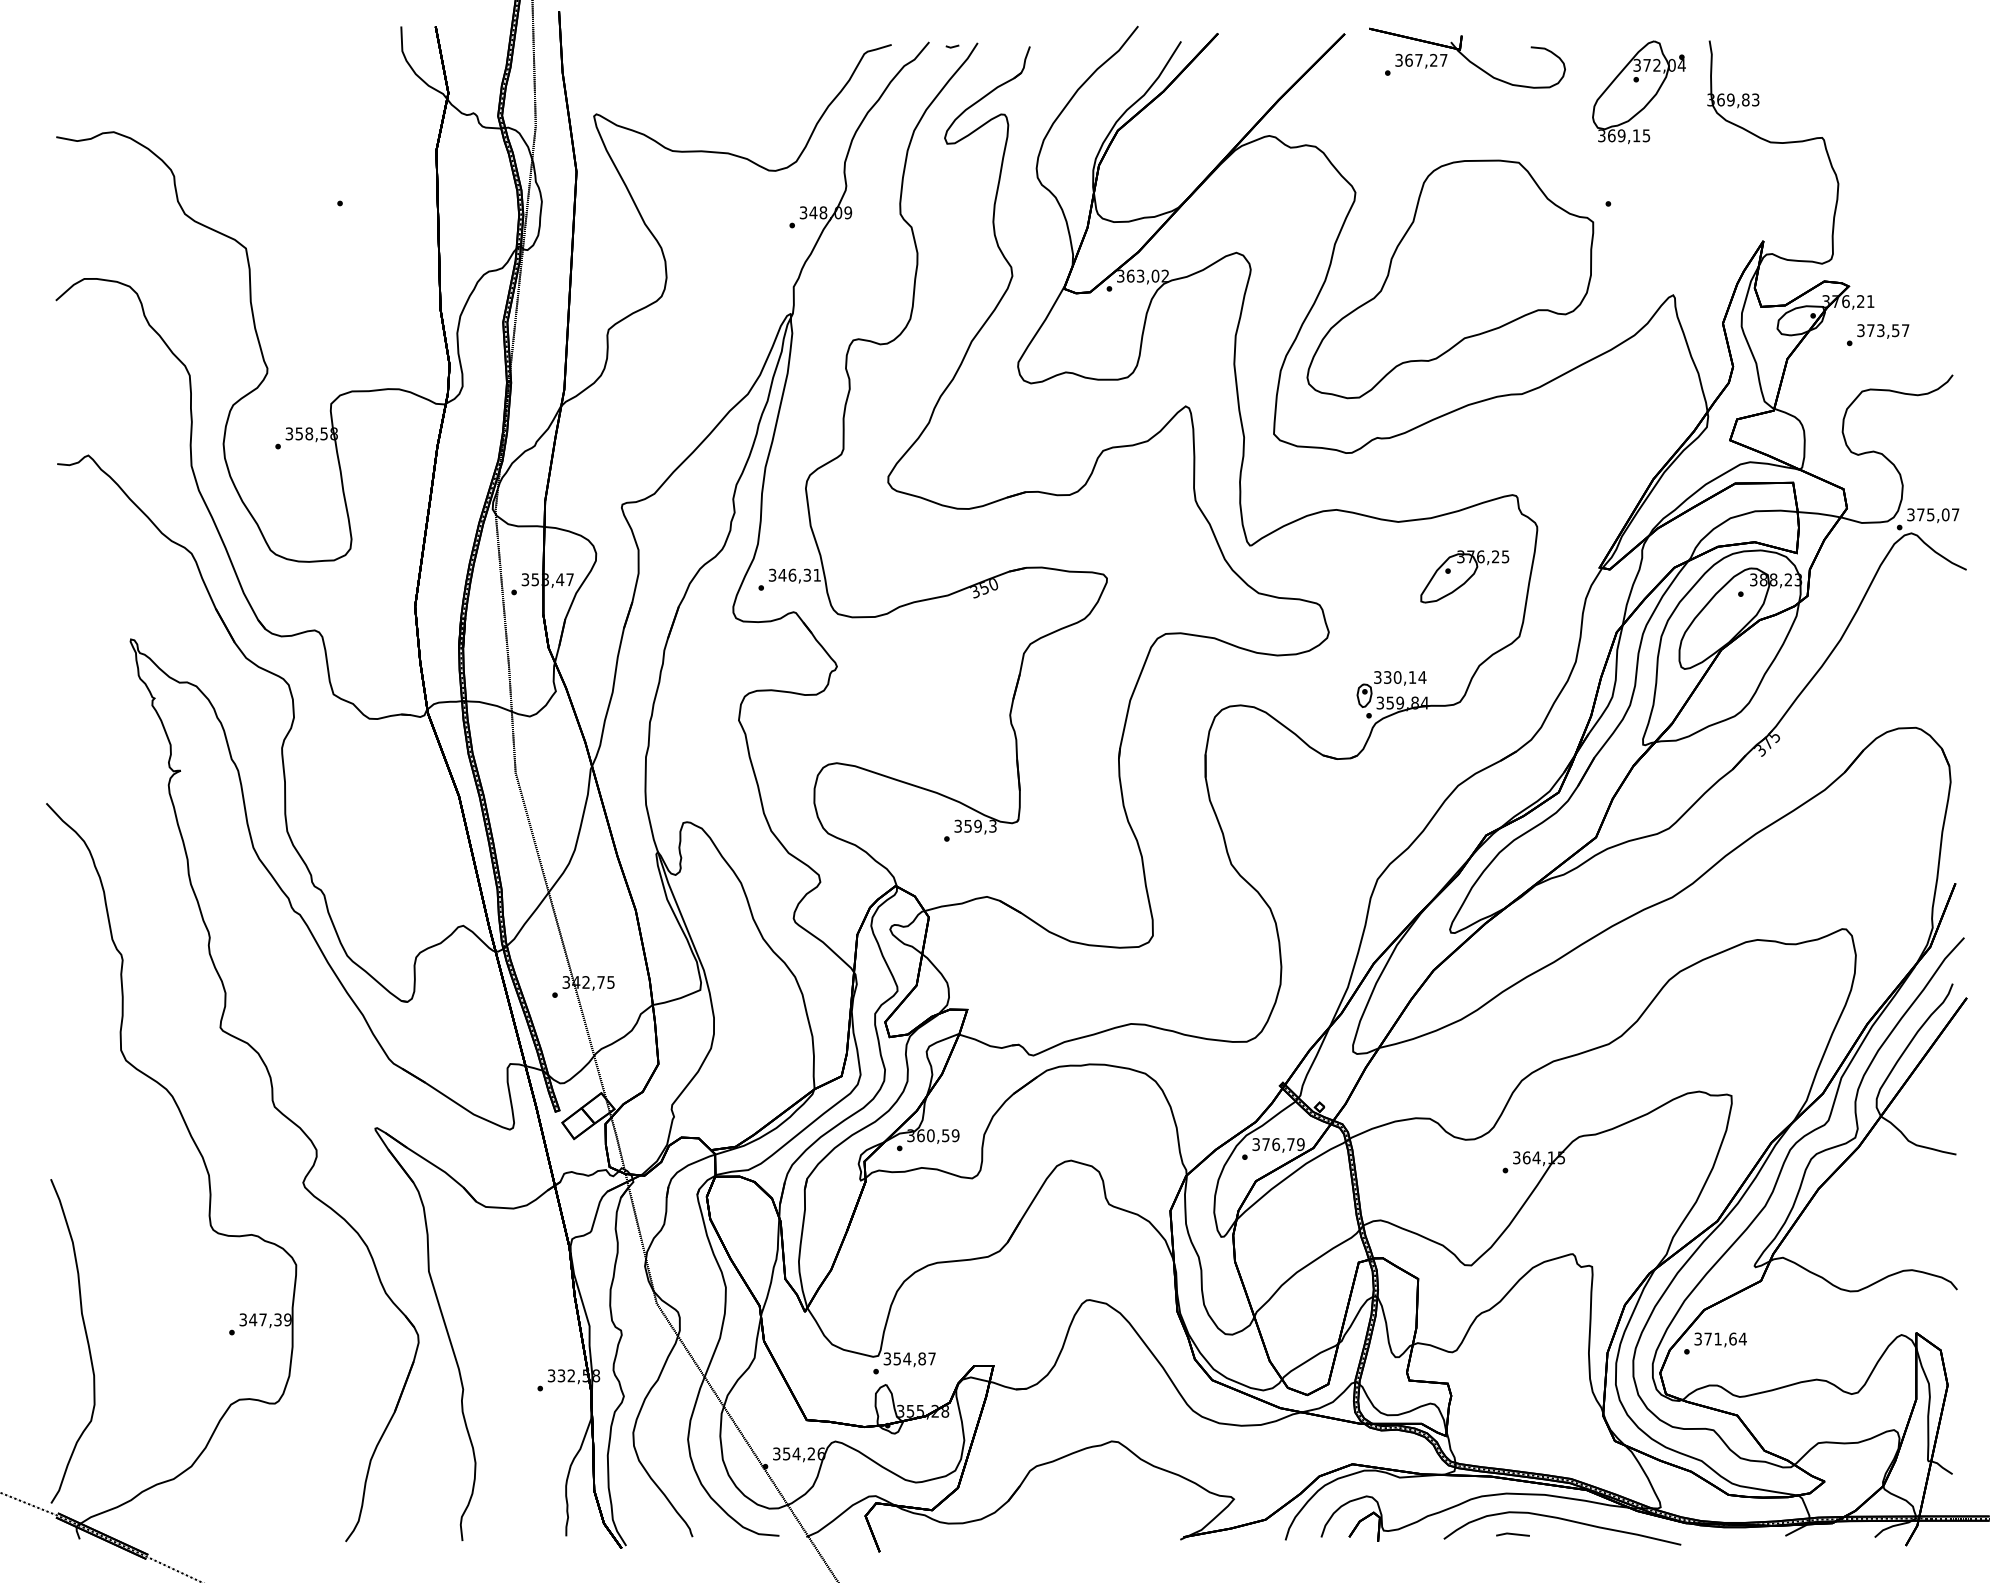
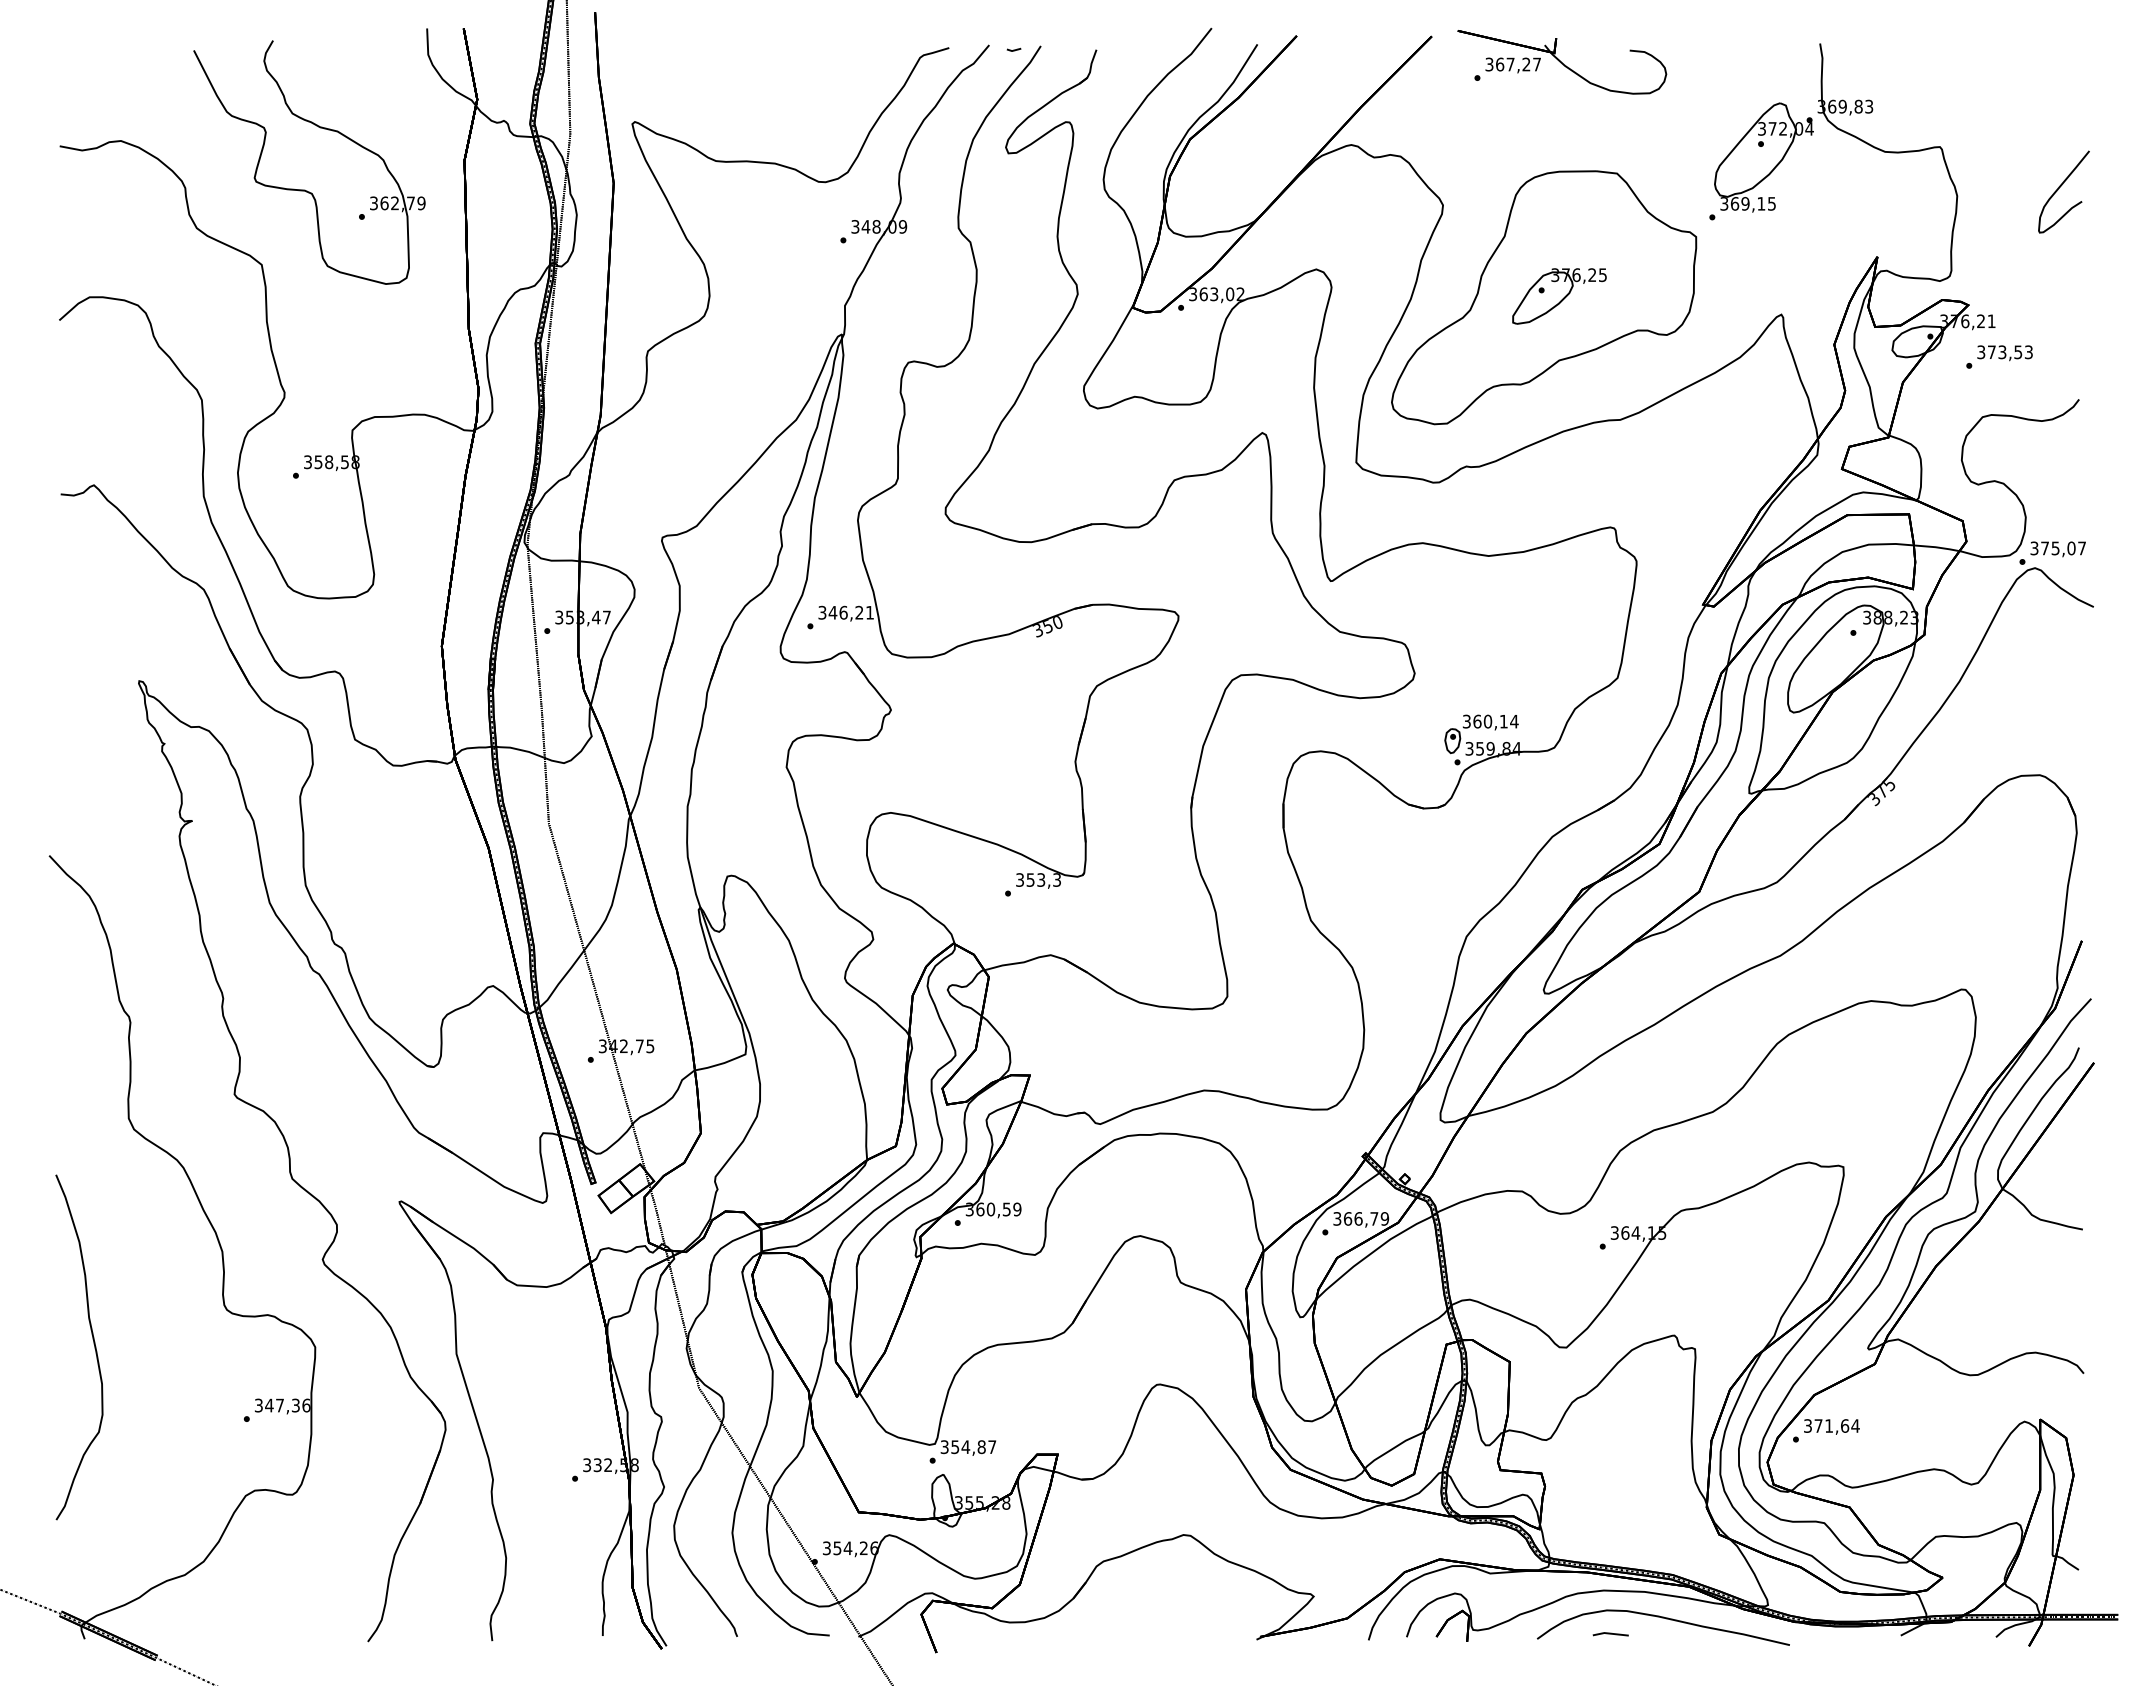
part: (1638, 92) -> (1763, 157), moved
curve: (1935, 175) -> (2060, 187), added
part: (286, 177) -> (304, 189), added
text: (1905, 330) -> (2028, 352), 373,57 -> 373,53
text: (807, 575) -> (859, 612), 346,31 -> 346,21
part: (1464, 576) -> (1559, 296), moved
text: (1387, 677) -> (1477, 721), 330,14 -> 360,14
text: (978, 825) -> (1041, 879), 359,3 -> 353,3
text: (1266, 1144) -> (1348, 1218), 376,79 -> 366,79
text: (288, 1319) -> (306, 1405), 347,39 -> 347,36
curve: (86, 1338) -> (93, 1344), moved

